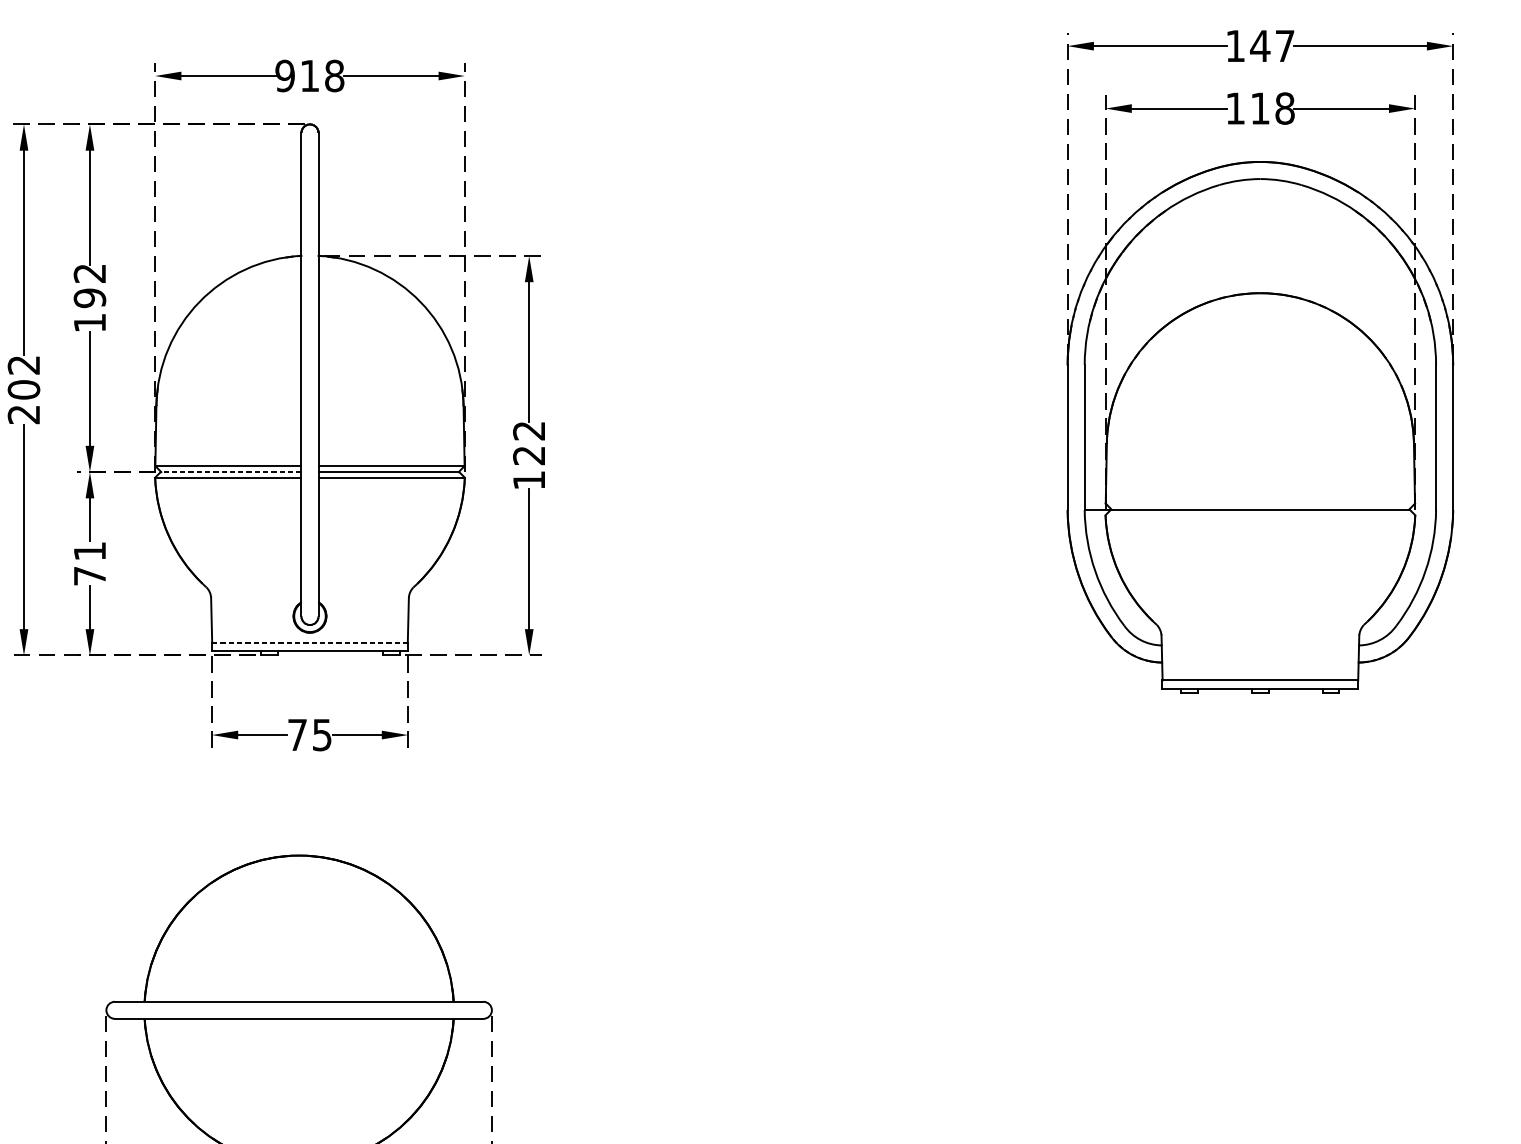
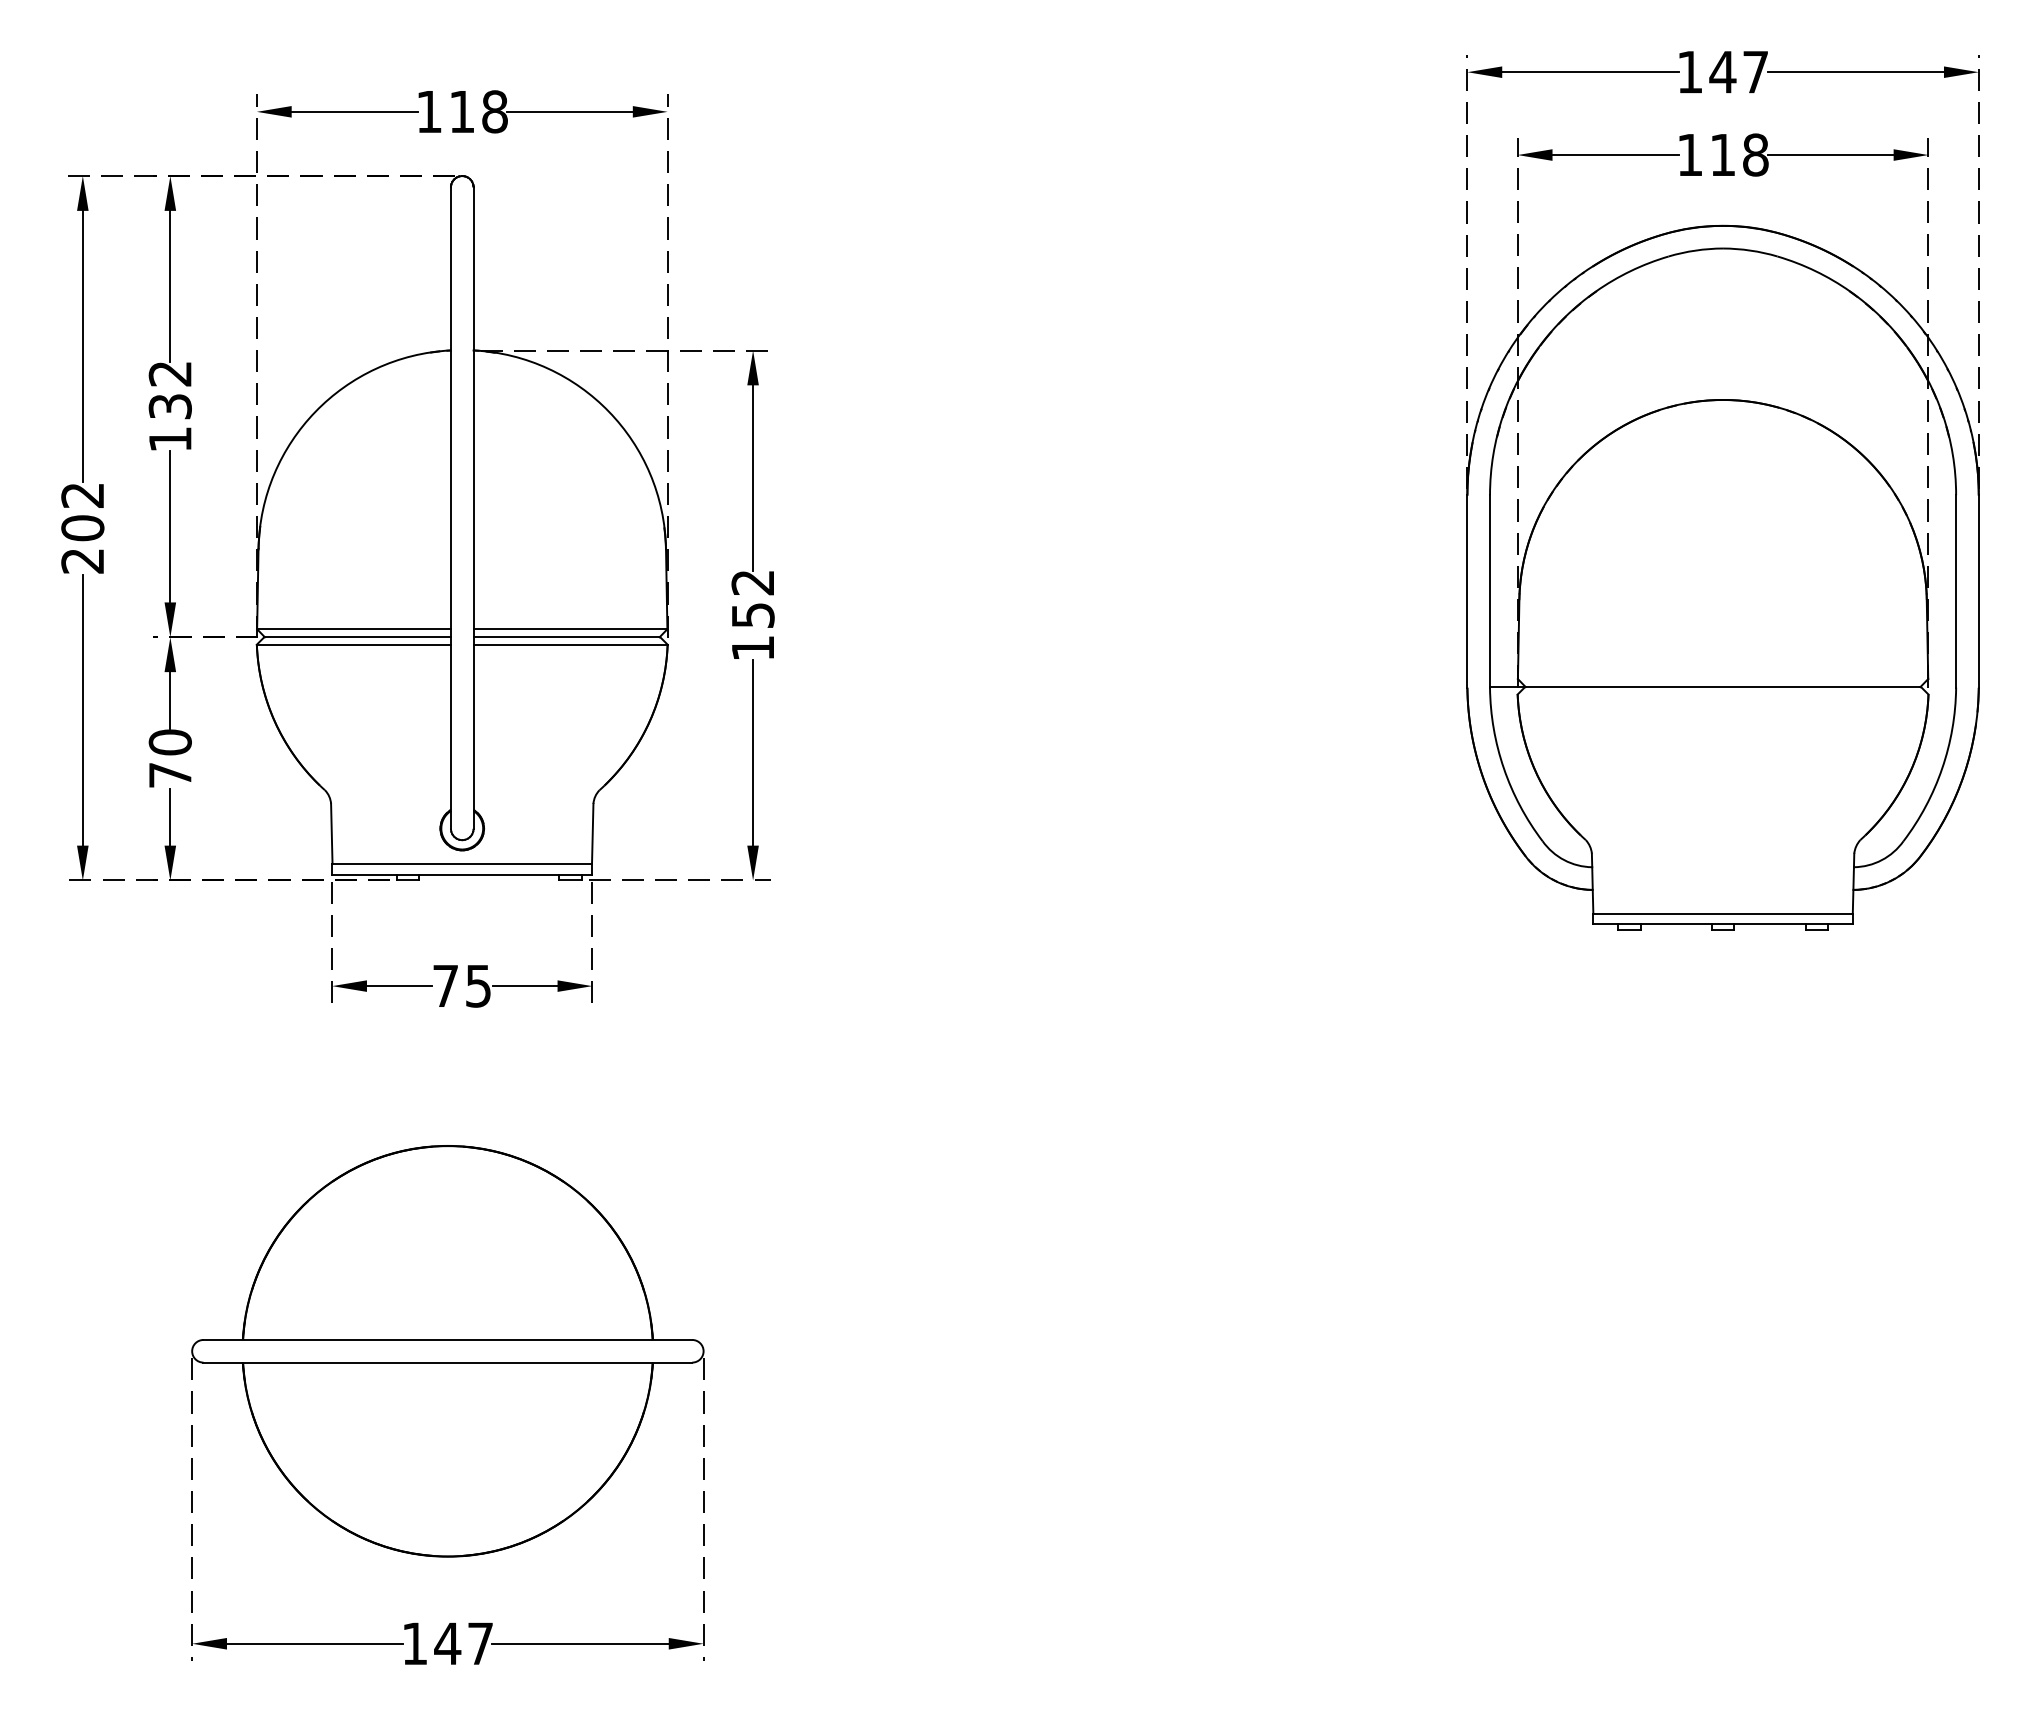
text: (285, 75) -> (429, 111), 918 -> 118
text: (89, 298) -> (169, 406), 192 -> 132
text: (528, 455) -> (752, 615), 122 -> 152
line: (231, 472) -> (357, 637), dashed -> solid
text: (89, 551) -> (169, 742), 71 -> 70
line: (309, 642) -> (461, 863), dashed -> solid

